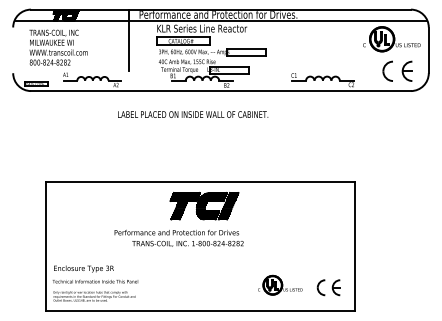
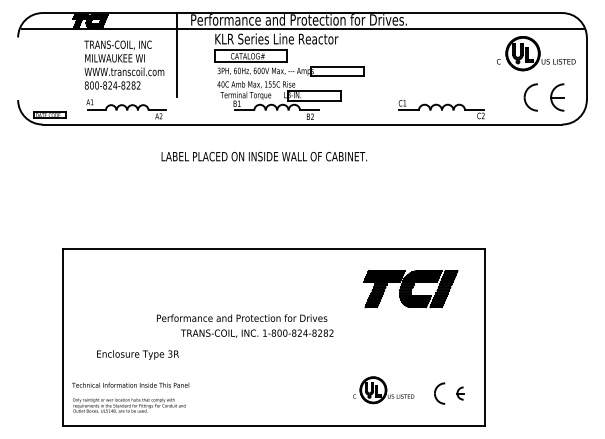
text: (58, 47) -> (124, 64), moved
part: (204, 206) -> (410, 289), moved
text: (83, 268) -> (137, 354), moved
part: (336, 287) -> (460, 393), size x0.6

